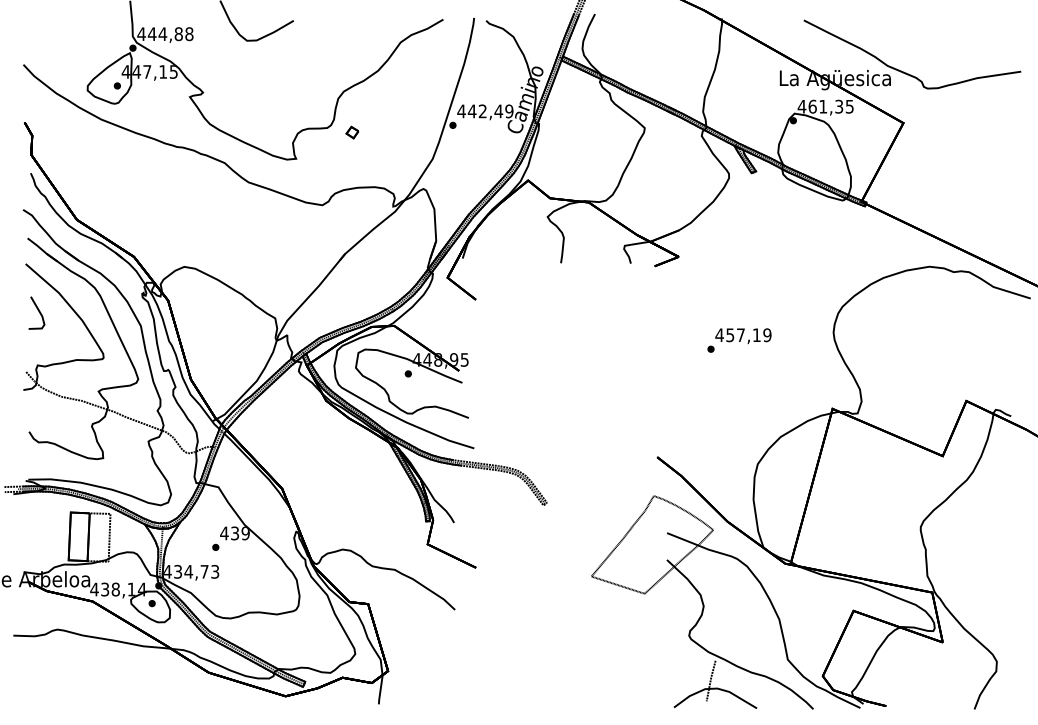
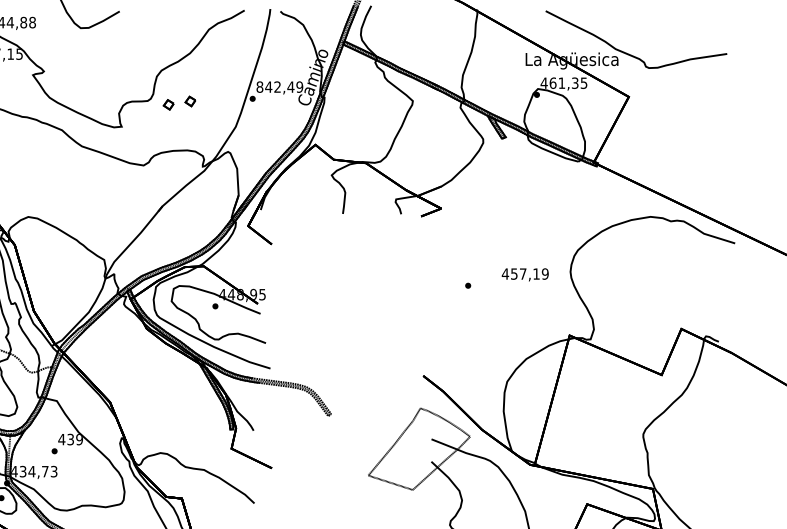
text: (461, 111) -> (259, 87), 442,49 -> 842,49
part: (378, 128) -> (190, 101), added
text: (743, 335) -> (525, 274), moved

